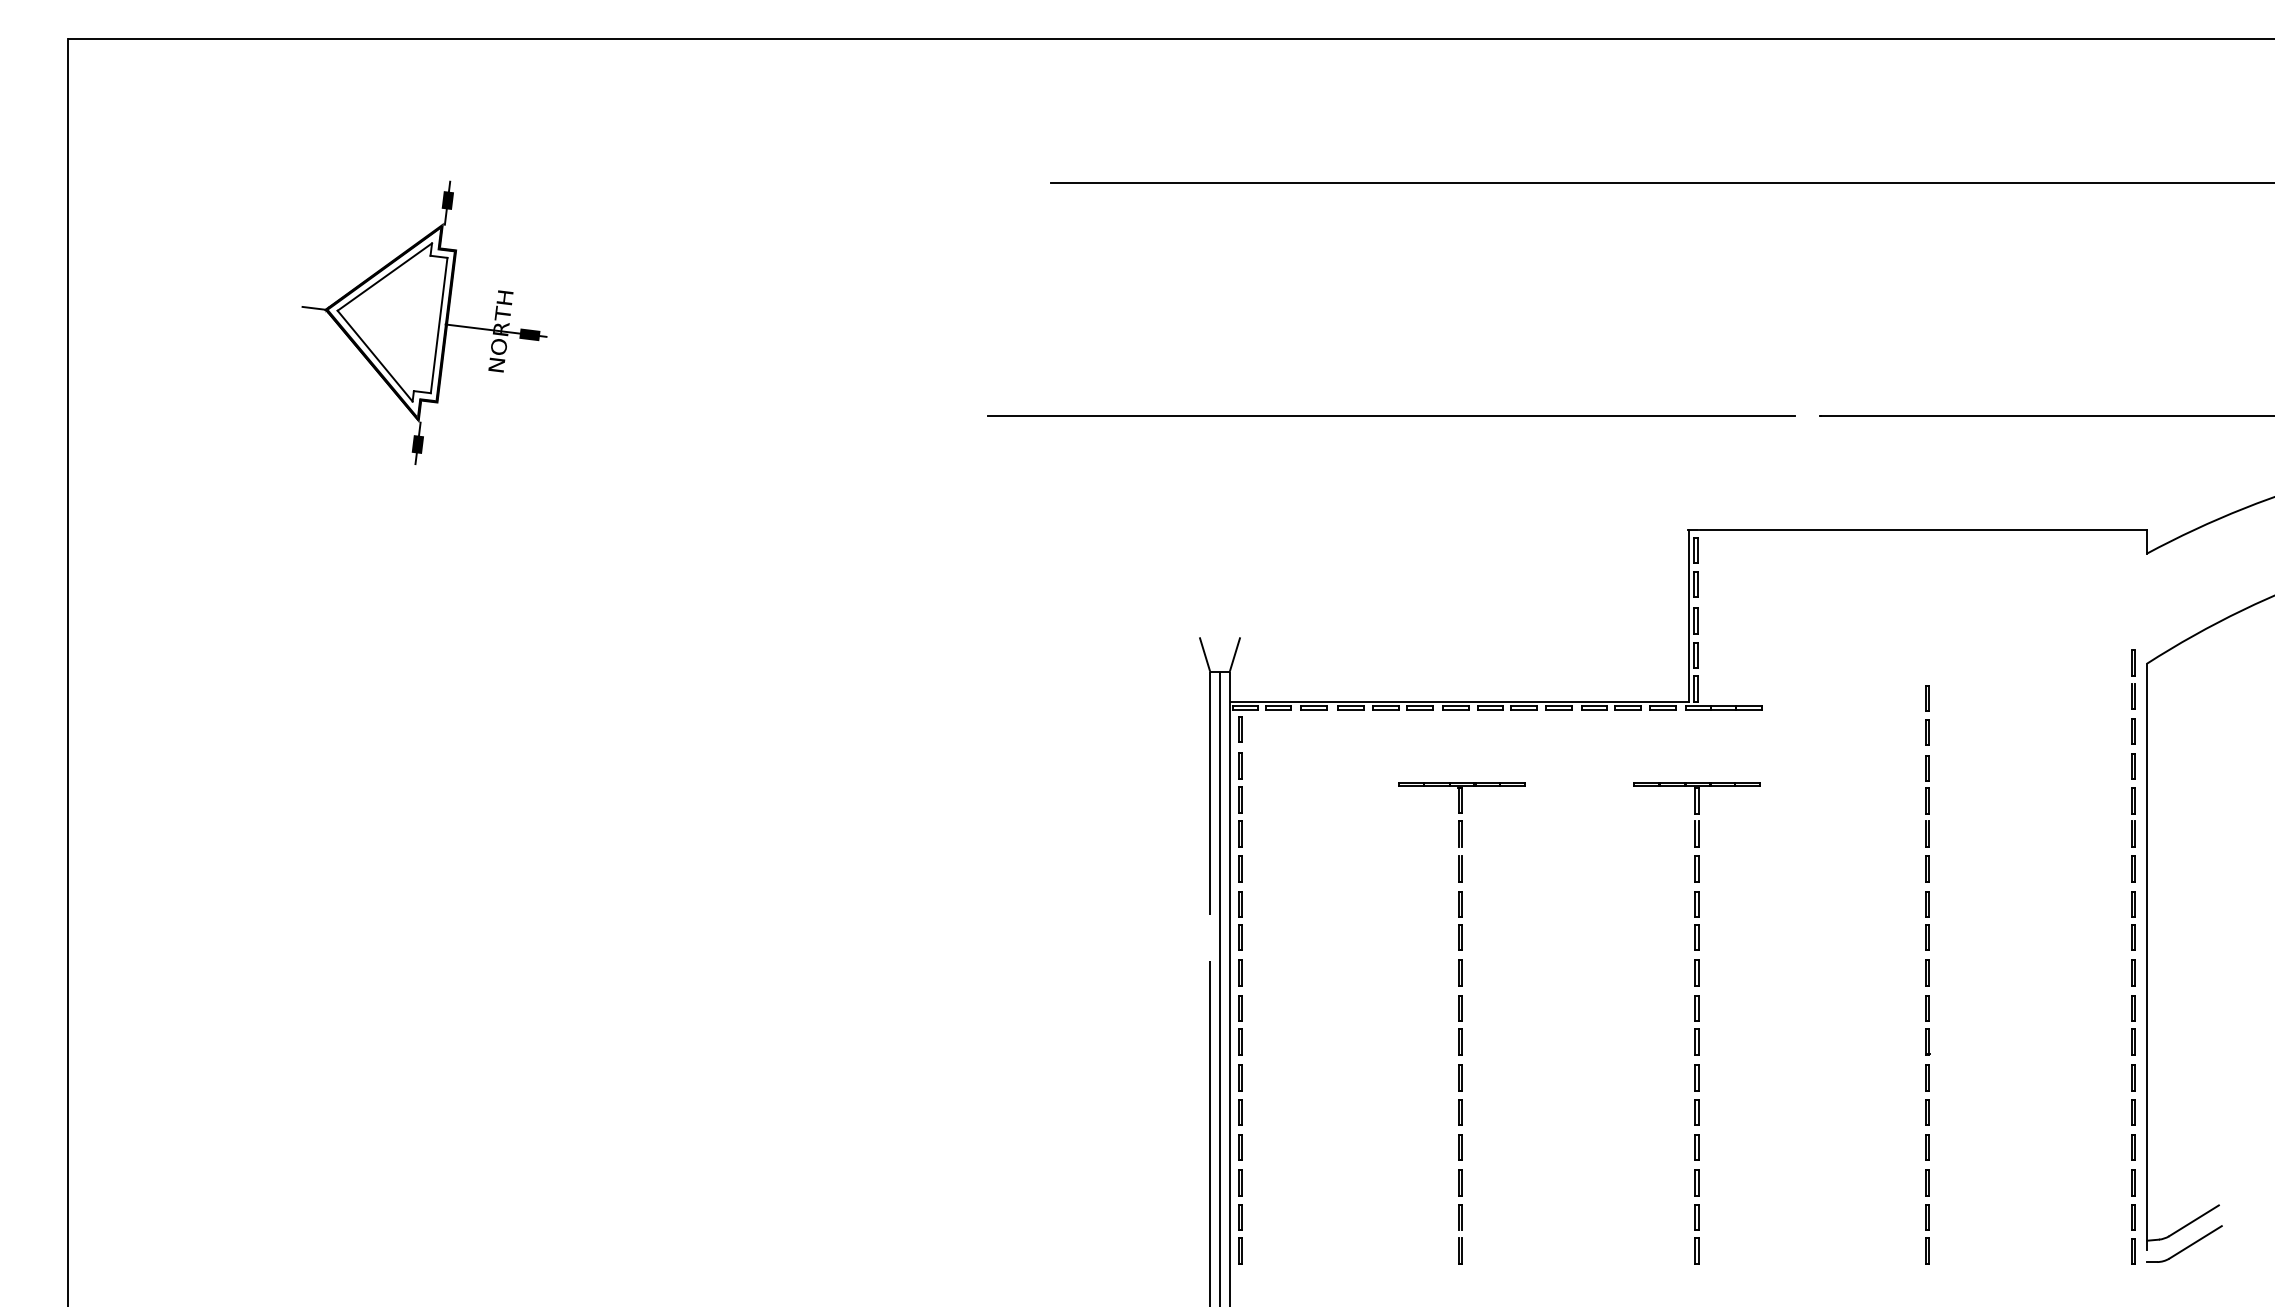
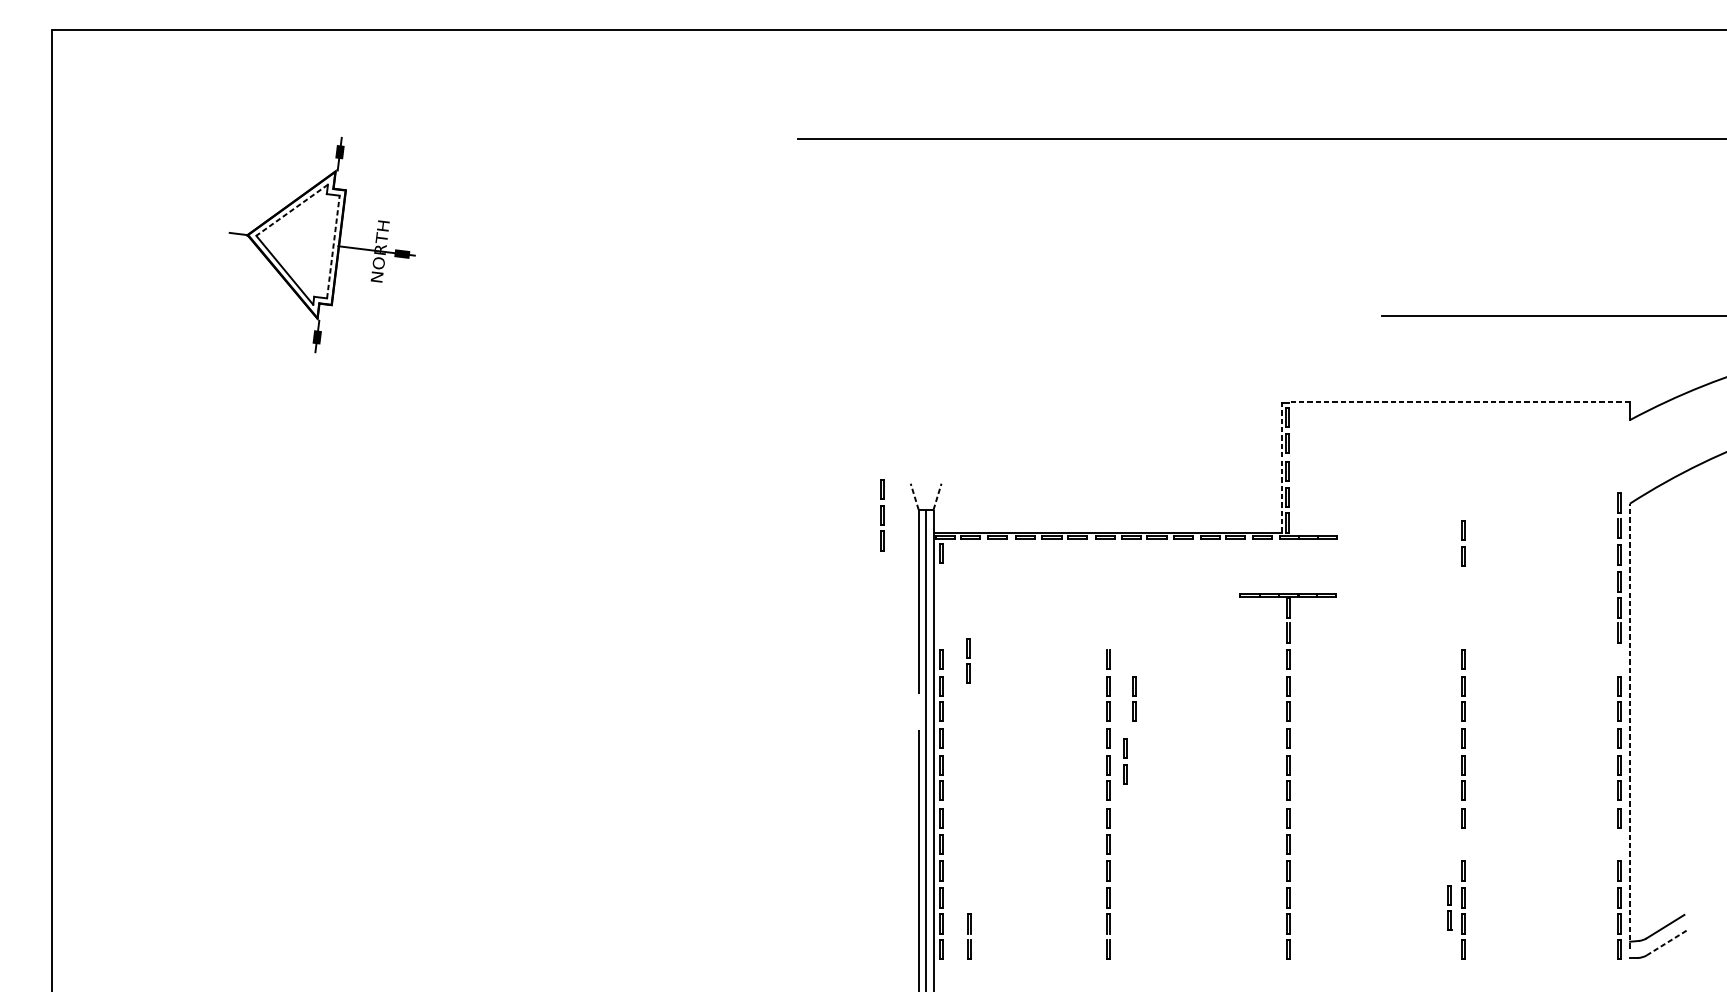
line: (384, 277) -> (291, 210), solid -> dashed
line: (439, 325) -> (333, 247), solid -> dashed
line: (1391, 415) -> (1056, 315), removed
line: (1923, 530) -> (1460, 402), solid -> dashed
line: (1689, 615) -> (1282, 467), solid -> dashed
line: (1204, 654) -> (914, 496), solid -> dashed
line: (1235, 654) -> (937, 496), solid -> dashed
line: (1239, 799) -> (881, 514), moved
line: (1926, 801) -> (1462, 608), removed
part: (1461, 814) -> (1109, 618), removed
line: (1275, 867) -> (968, 658), added
line: (2132, 868) -> (1618, 659), removed
line: (1494, 917) -> (1134, 696), added
line: (2147, 956) -> (1630, 726), solid -> dashed
line: (1482, 1006) -> (1125, 763), added
line: (1926, 1112) -> (1462, 844), removed
line: (2132, 1112) -> (1618, 844), removed
part: (1909, 1196) -> (1449, 908), added
line: (1276, 1237) -> (969, 939), added
line: (2195, 1242) -> (1666, 943), solid -> dashed

